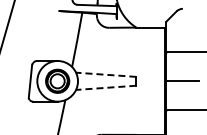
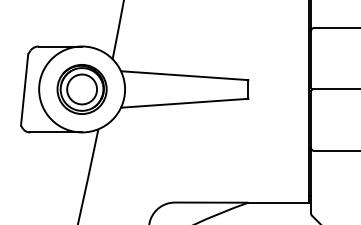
line: (105, 74) -> (183, 75), dashed -> solid
line: (105, 87) -> (183, 102), dashed -> solid

